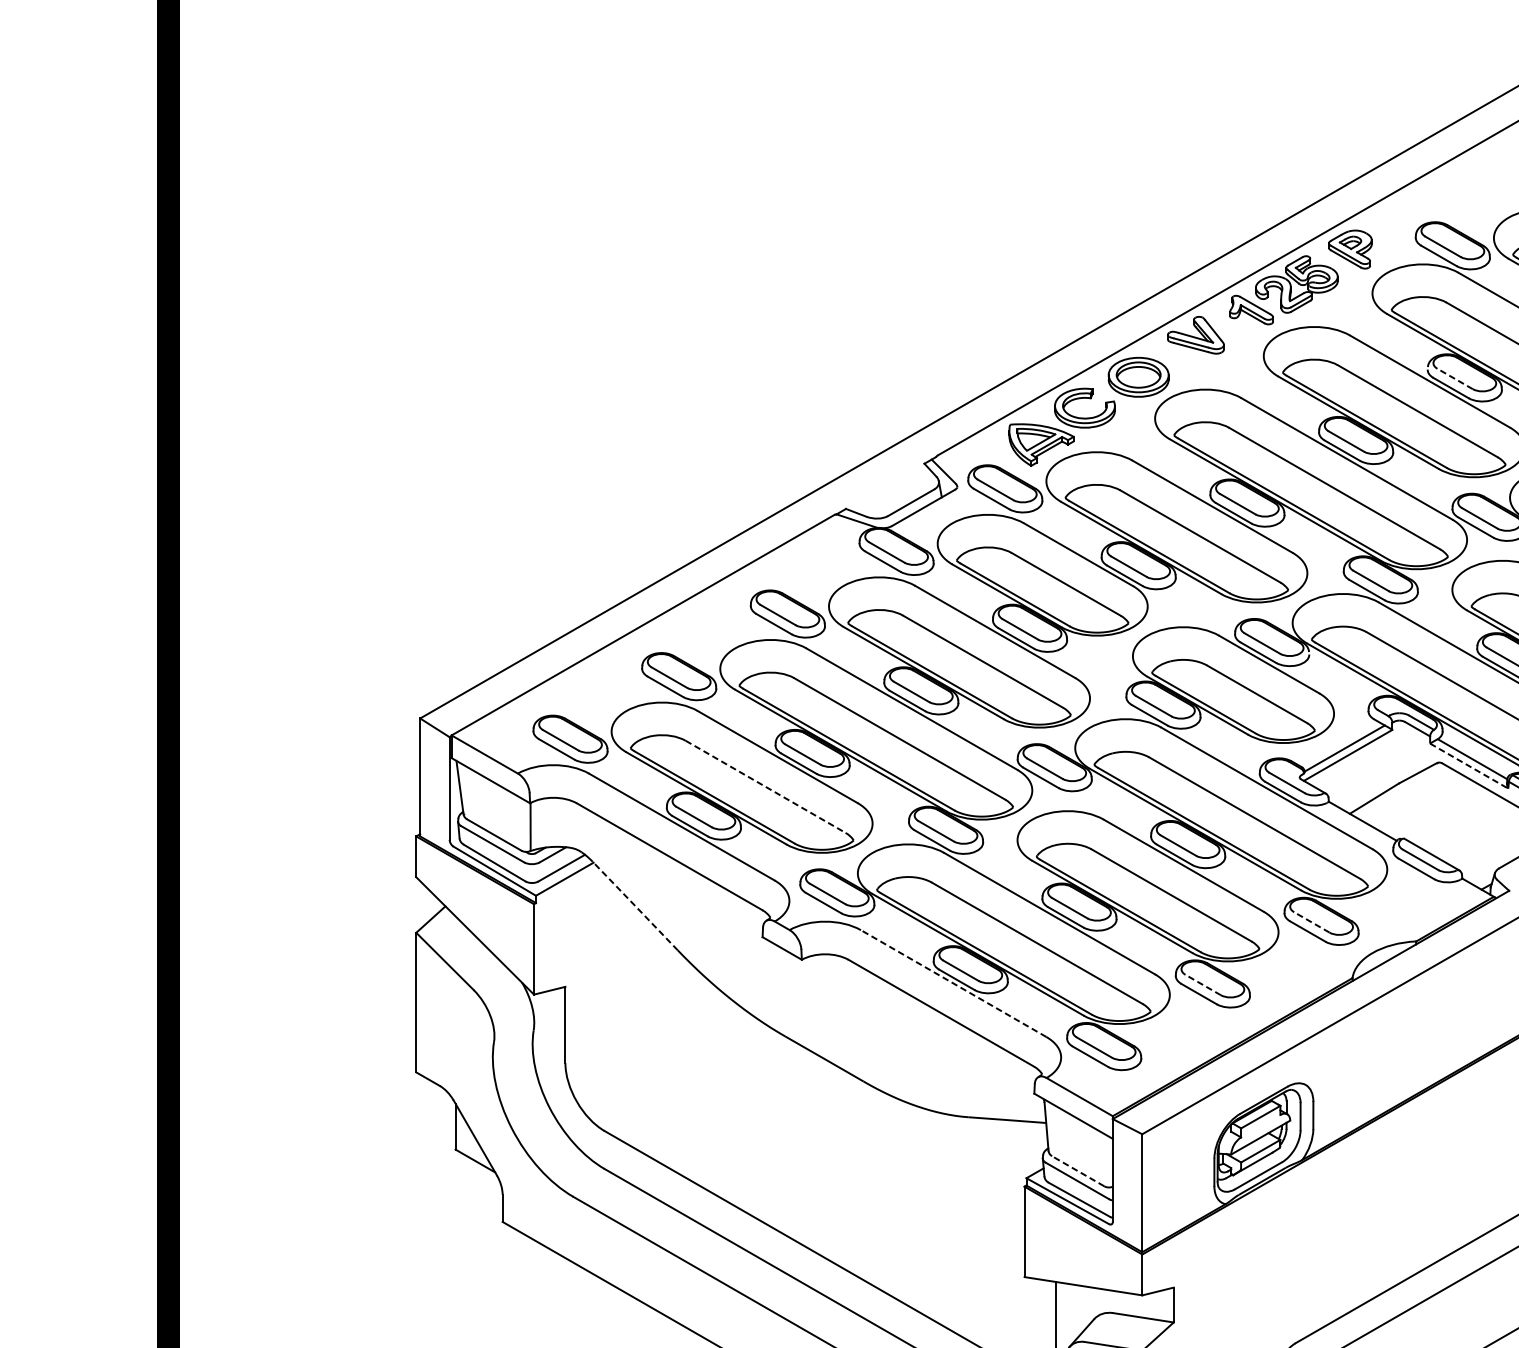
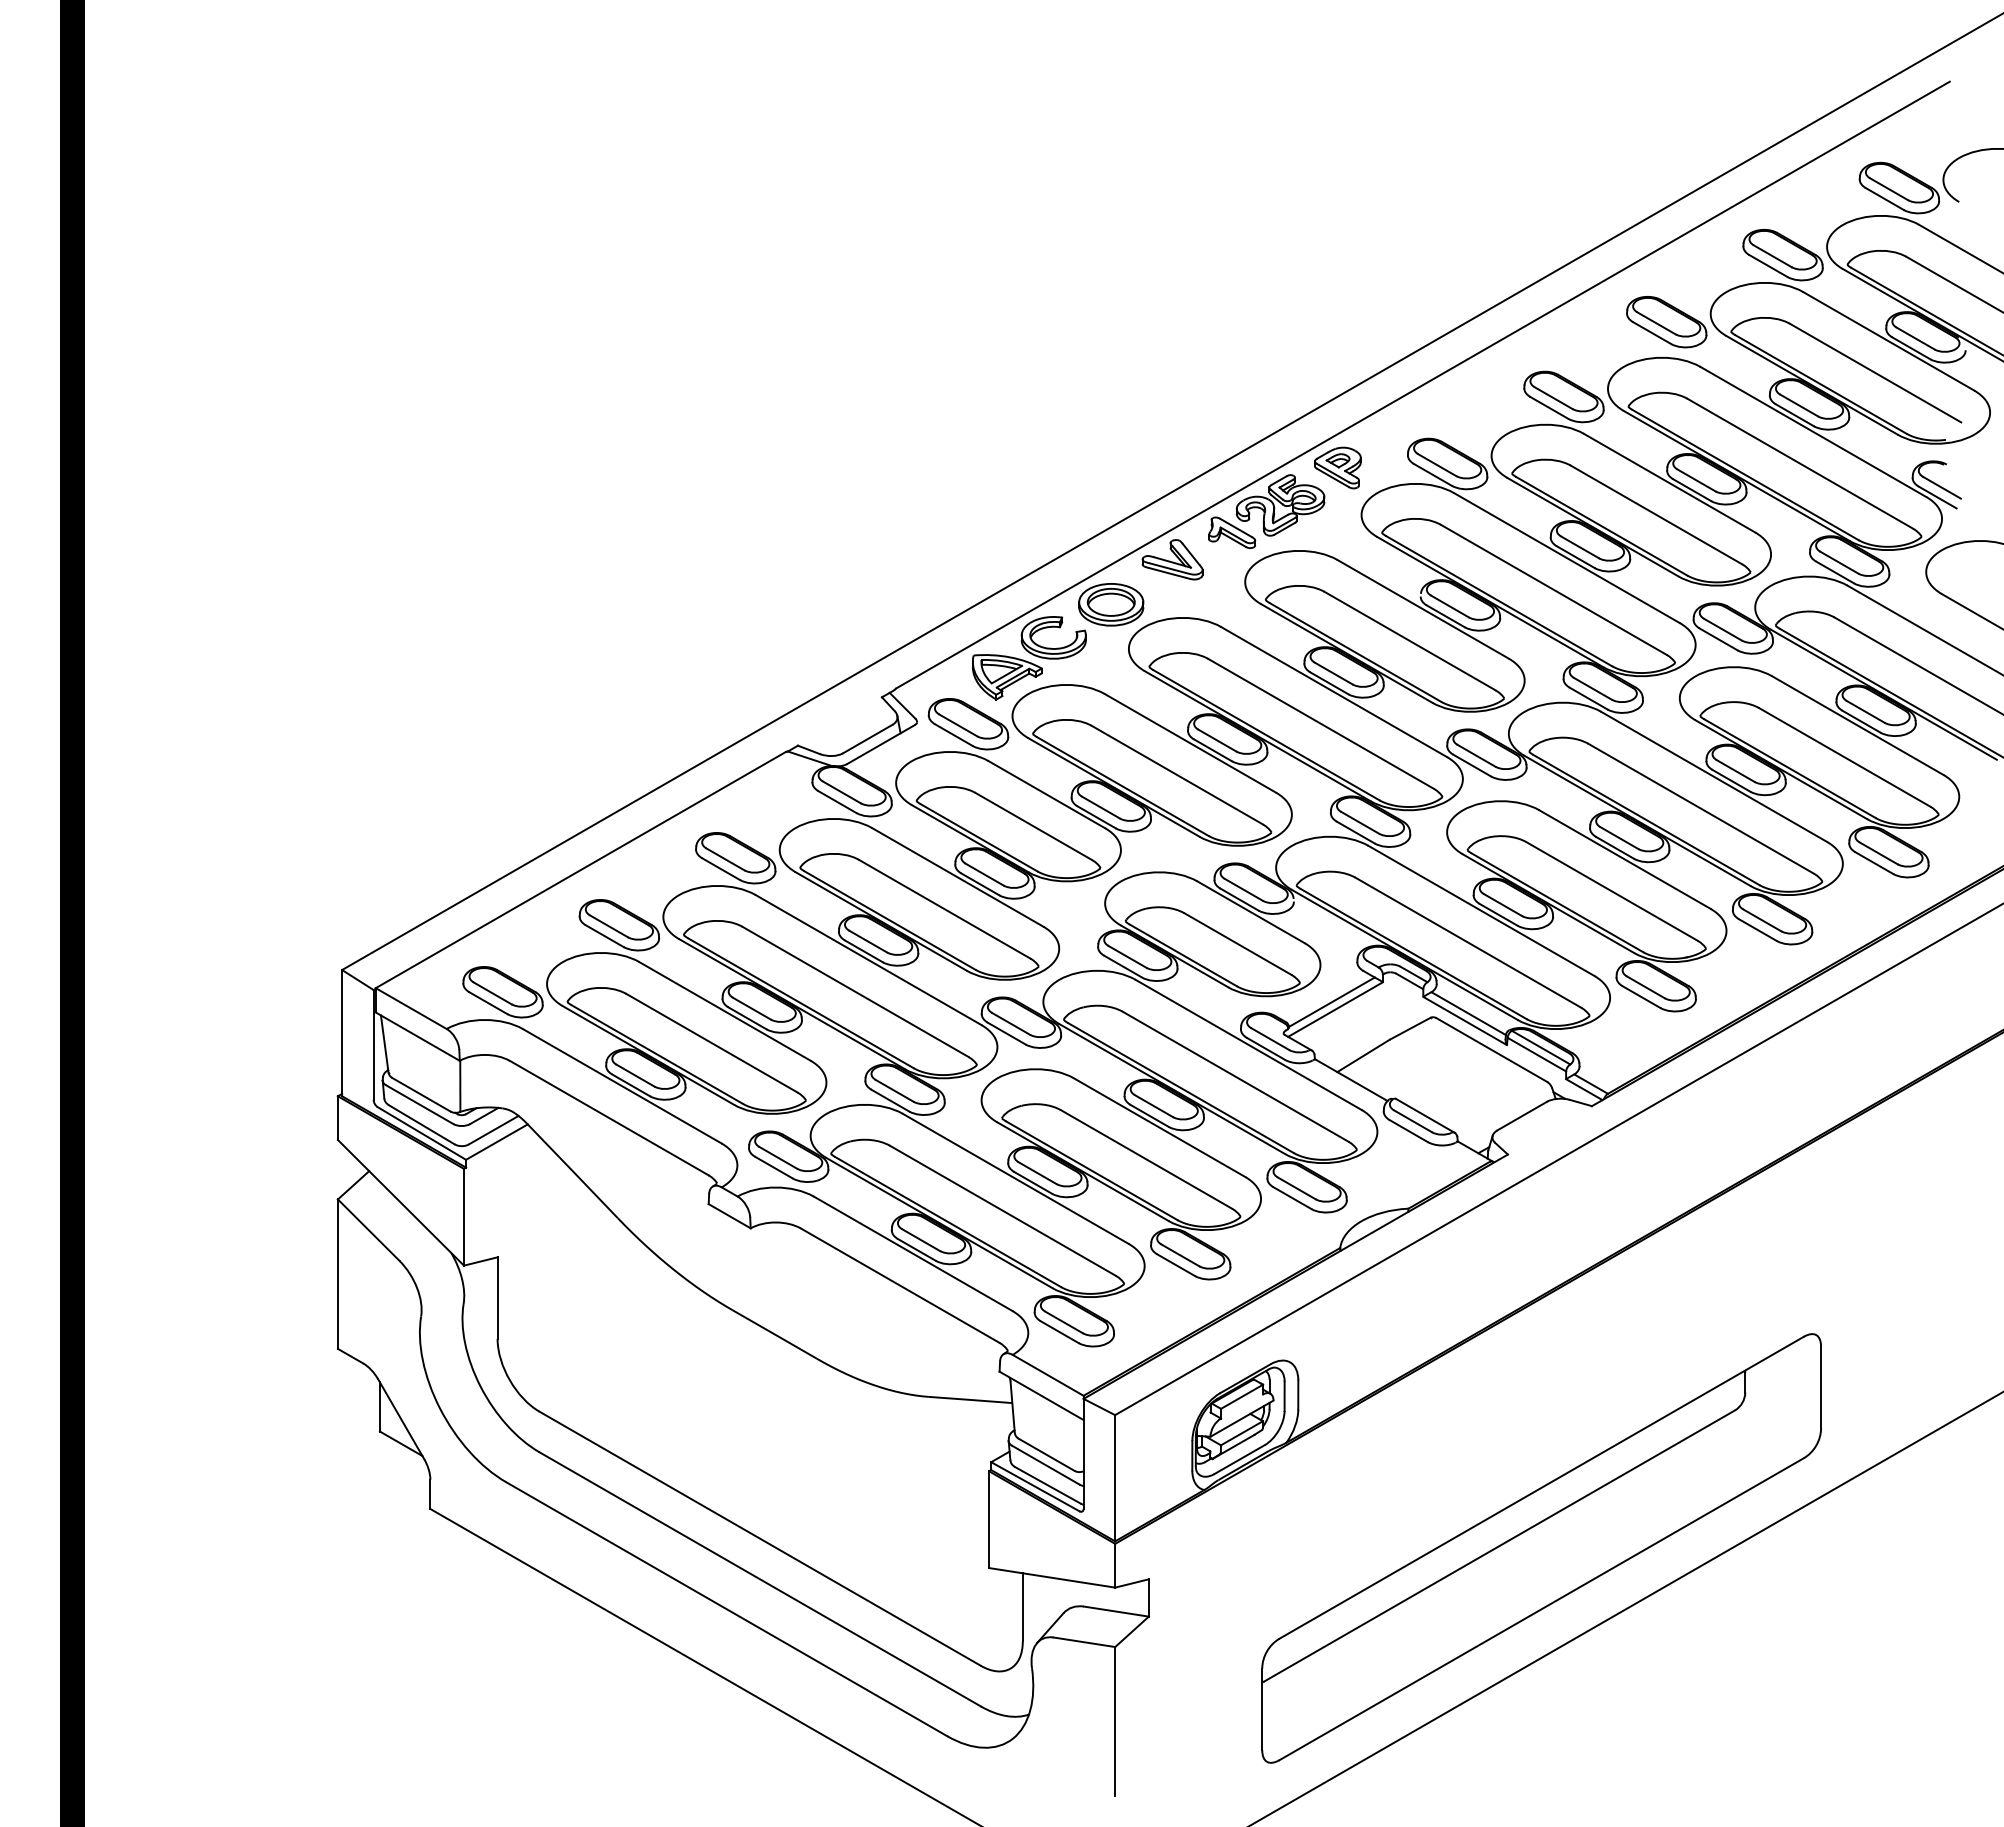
line: (1455, 378) -> (1450, 606), dashed -> solid
line: (1469, 766) -> (1465, 1021), dashed -> solid
line: (765, 787) -> (711, 1043), dashed -> solid
line: (635, 905) -> (572, 1170), dashed -> solid
line: (1311, 922) -> (1296, 1188), dashed -> solid
line: (953, 983) -> (913, 1253), dashed -> solid
line: (1203, 985) -> (1180, 1255), dashed -> solid
line: (1078, 1171) -> (1046, 1454), dashed -> solid

